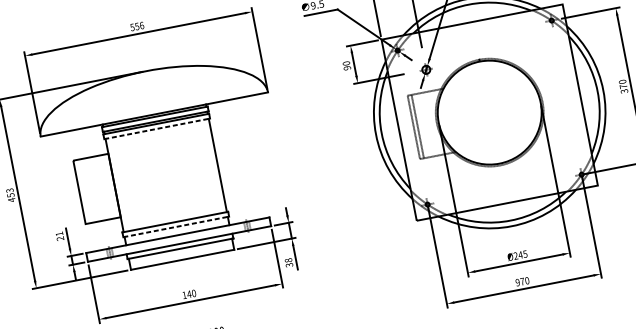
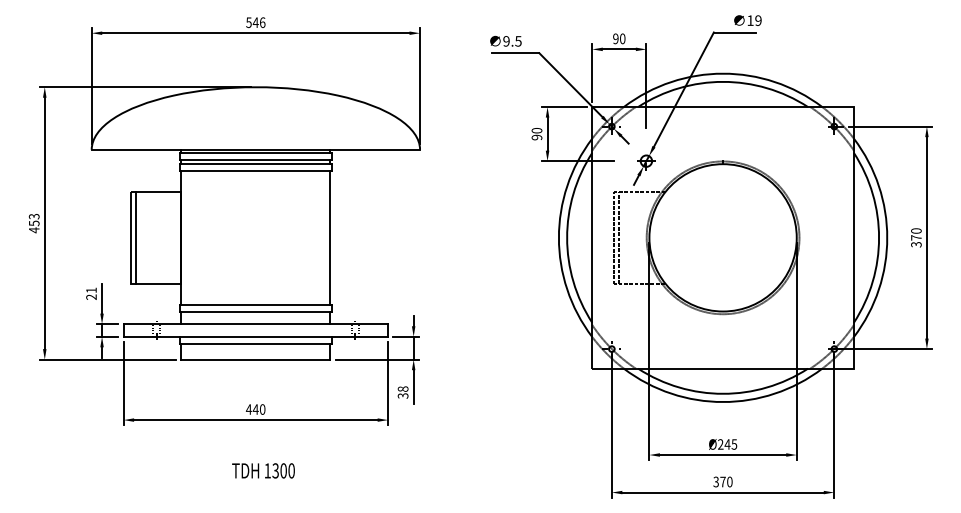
text: (136, 26) -> (255, 22), 556 -> 546
line: (157, 128) -> (256, 170), dashed -> solid
line: (83, 191) -> (136, 237), added
line: (176, 227) -> (256, 312), dashed -> solid
text: (517, 283) -> (715, 482), 970 -> 370
text: (184, 295) -> (248, 409), 140 -> 440

